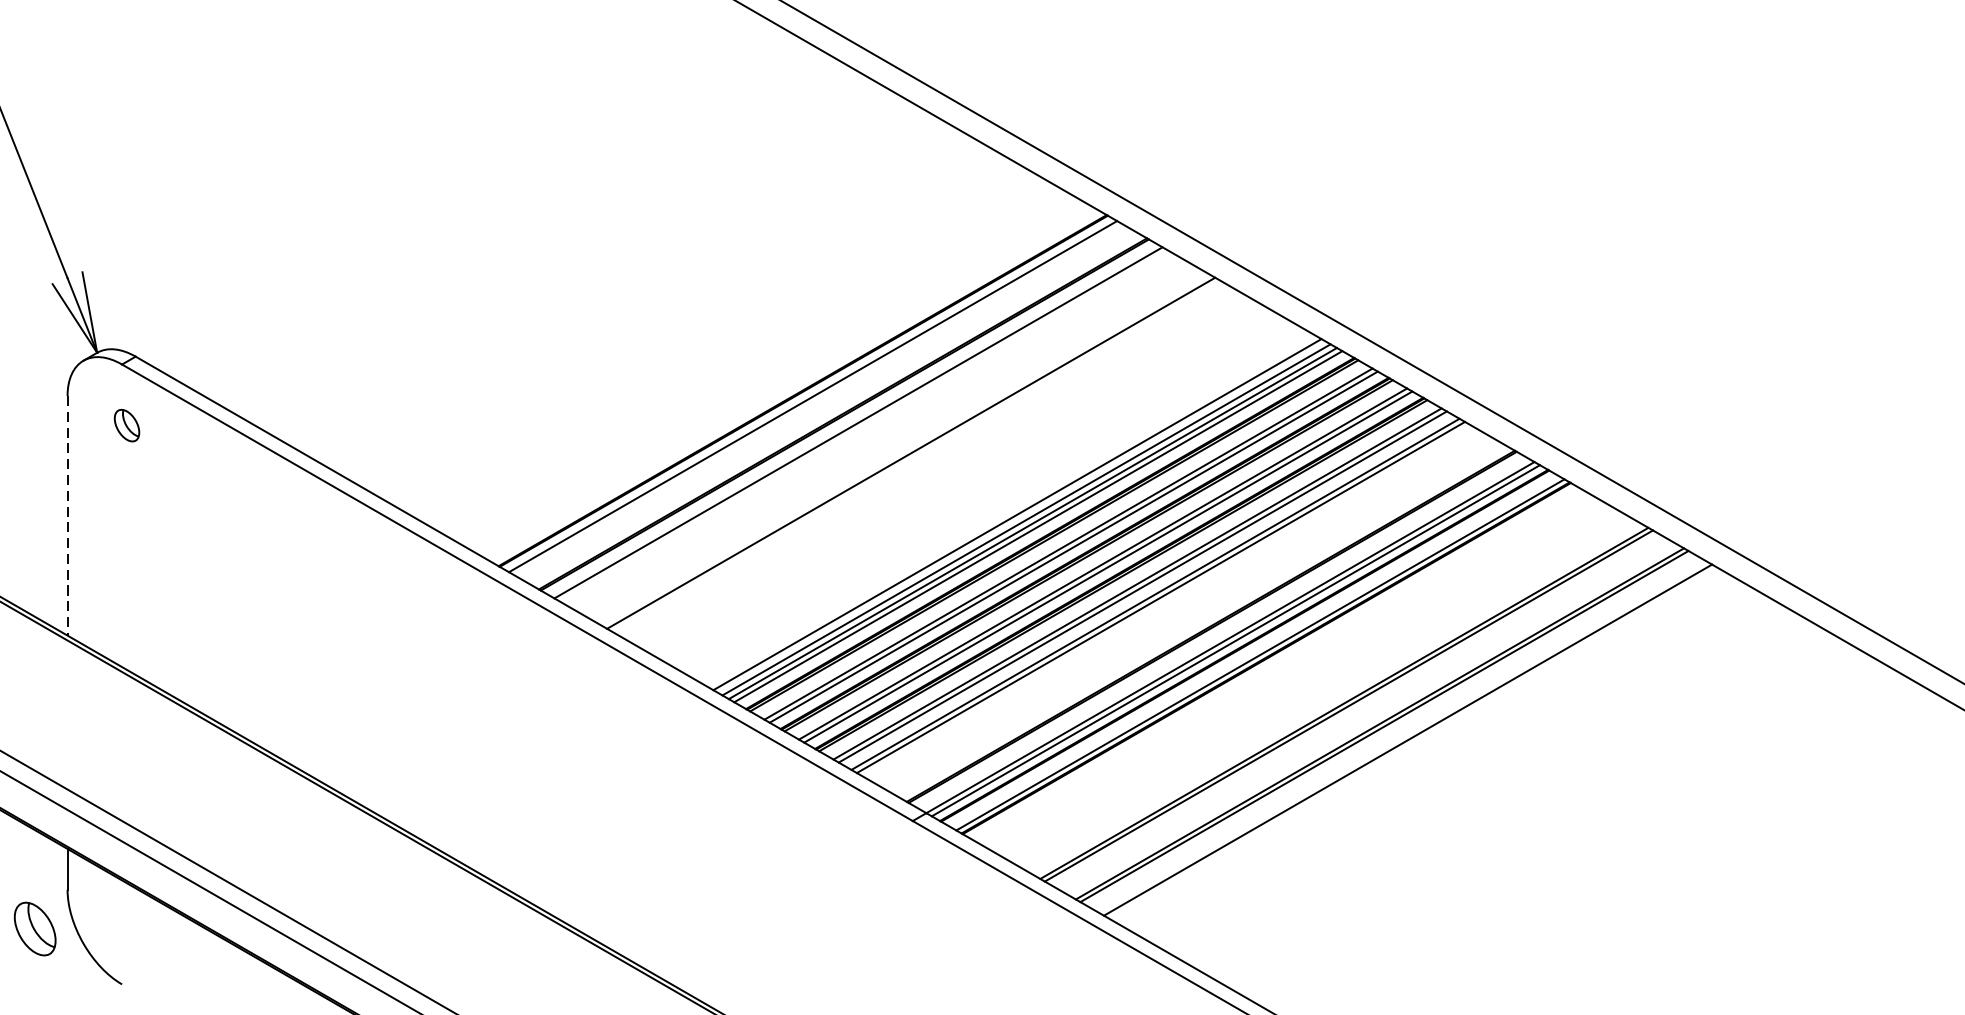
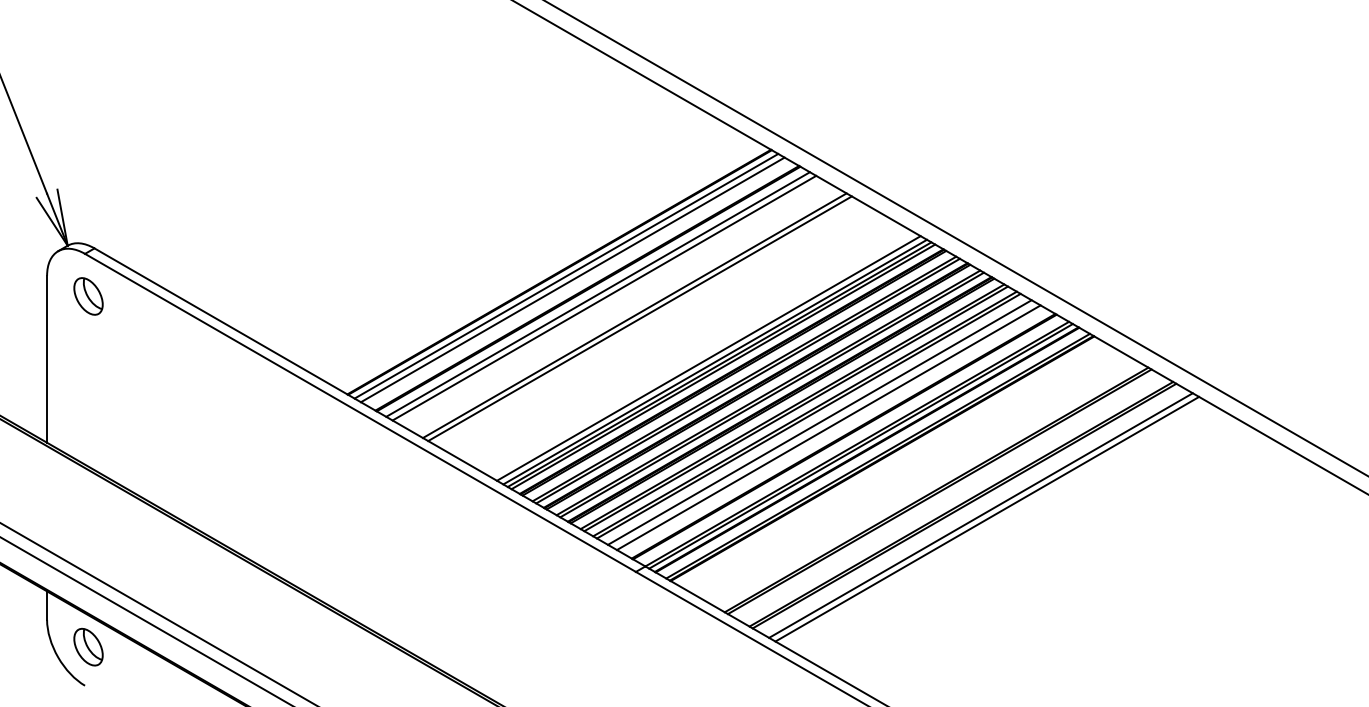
line: (821, 401) -> (572, 279), added
part: (127, 425) -> (88, 296), size x1.67
line: (867, 427) -> (604, 297), added
line: (917, 457) -> (639, 318), added
line: (68, 516) -> (47, 359), dashed -> solid
line: (1176, 606) -> (819, 422), added
line: (1189, 613) -> (828, 427), added
line: (1417, 744) -> (987, 518), added
part: (35, 929) -> (88, 647), moved

